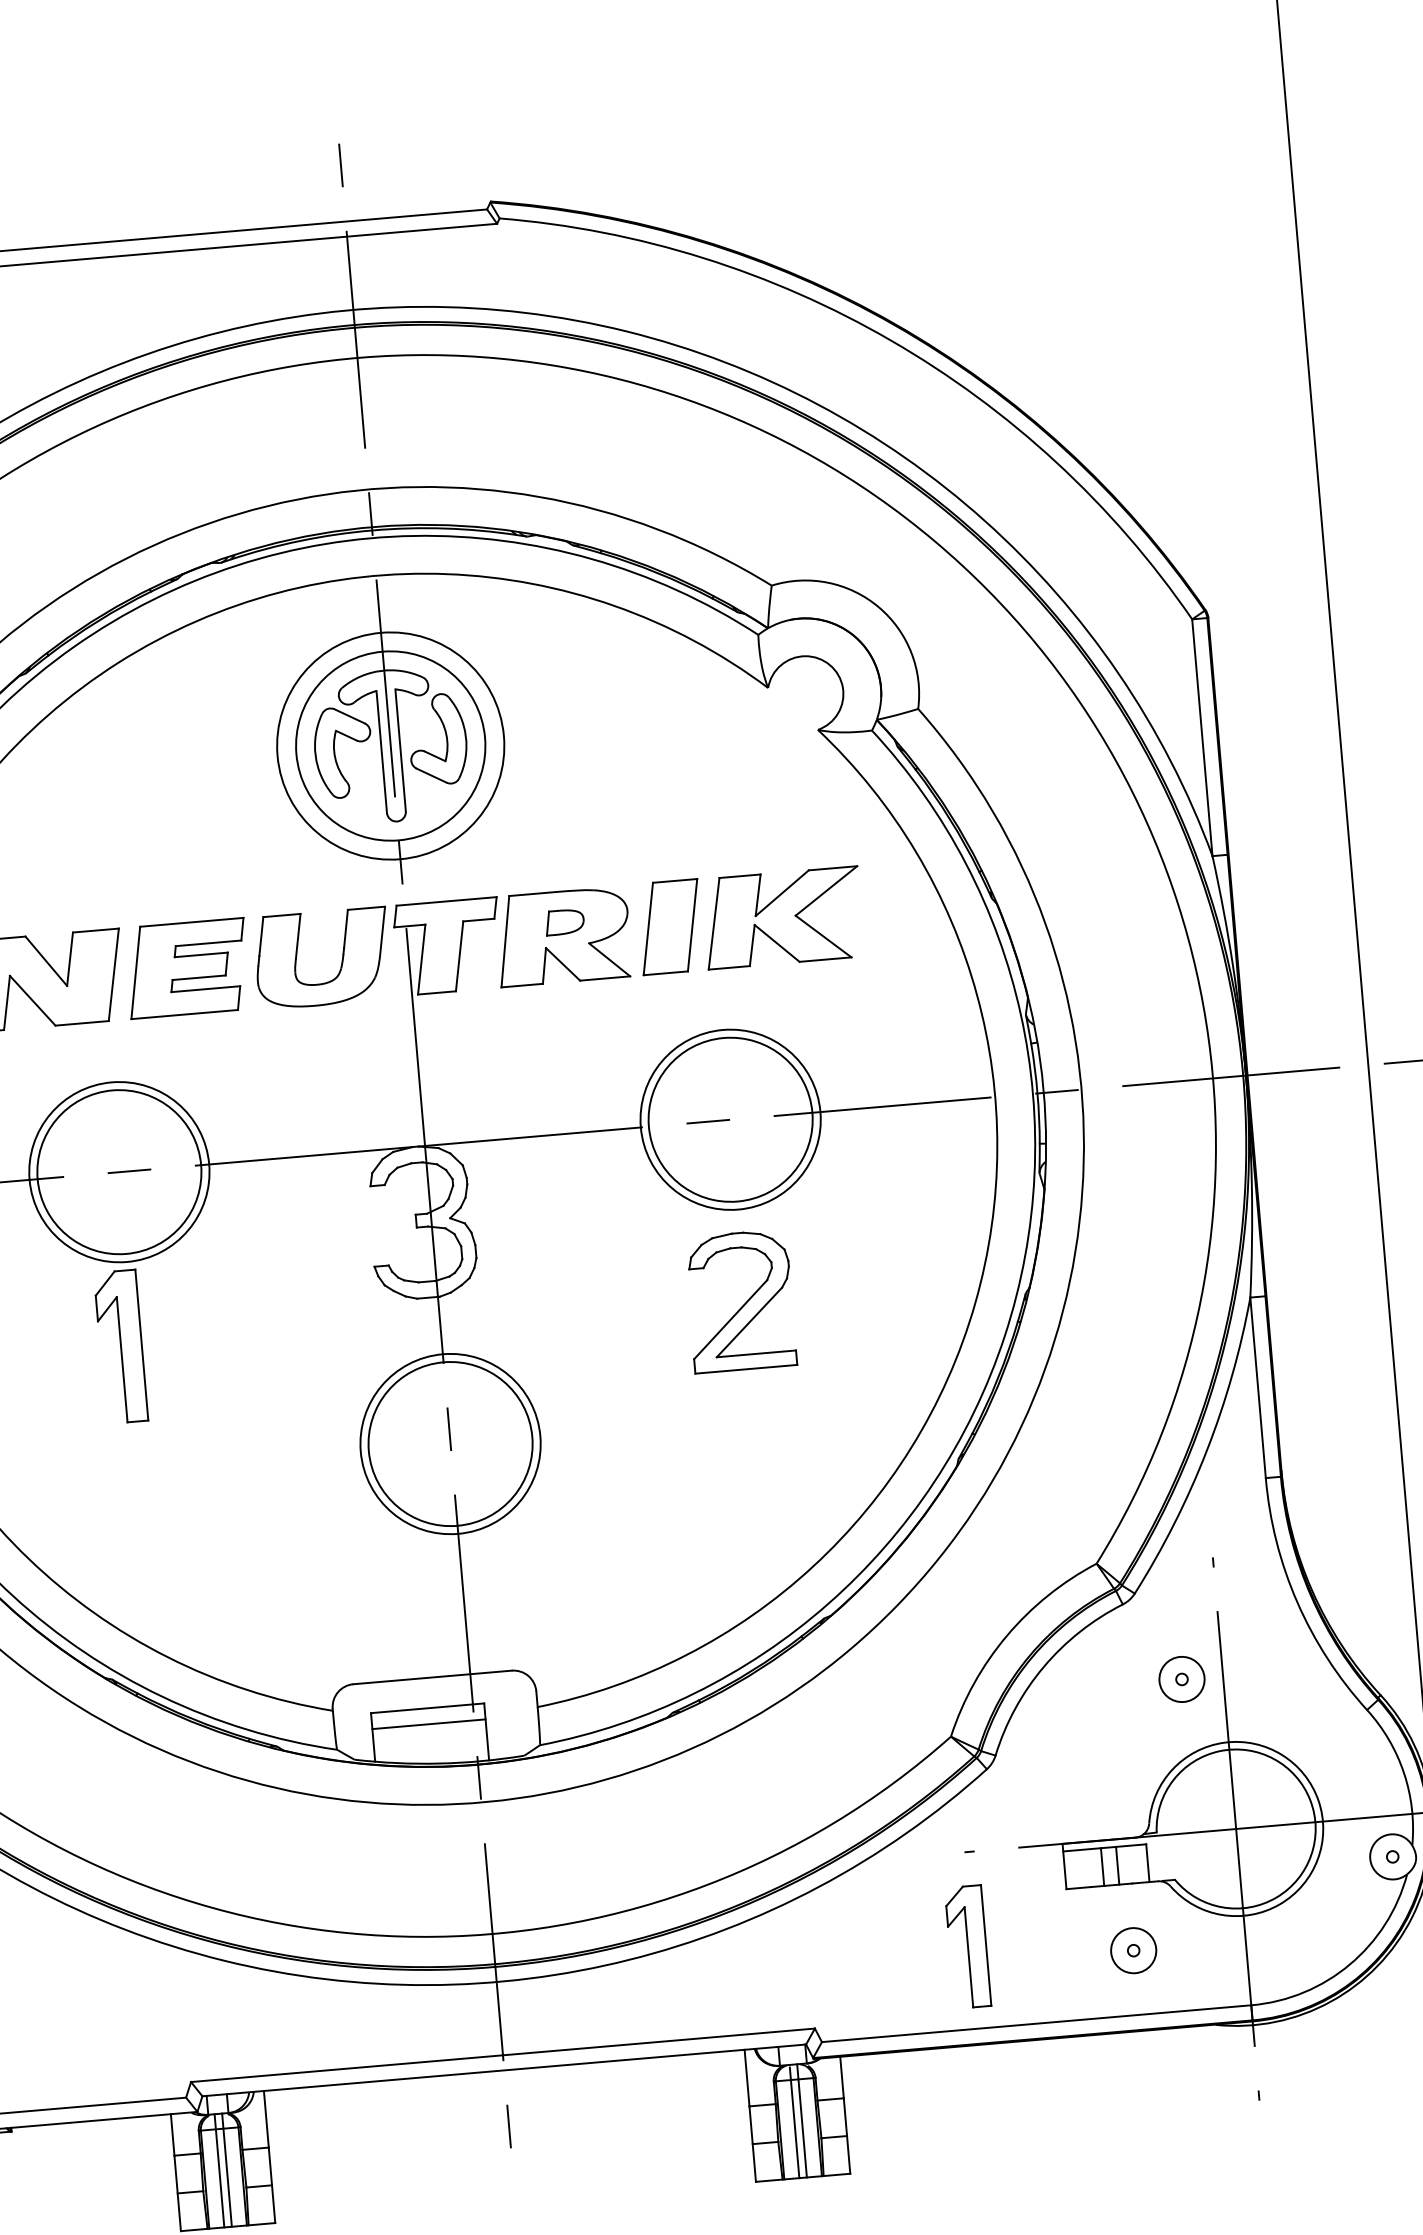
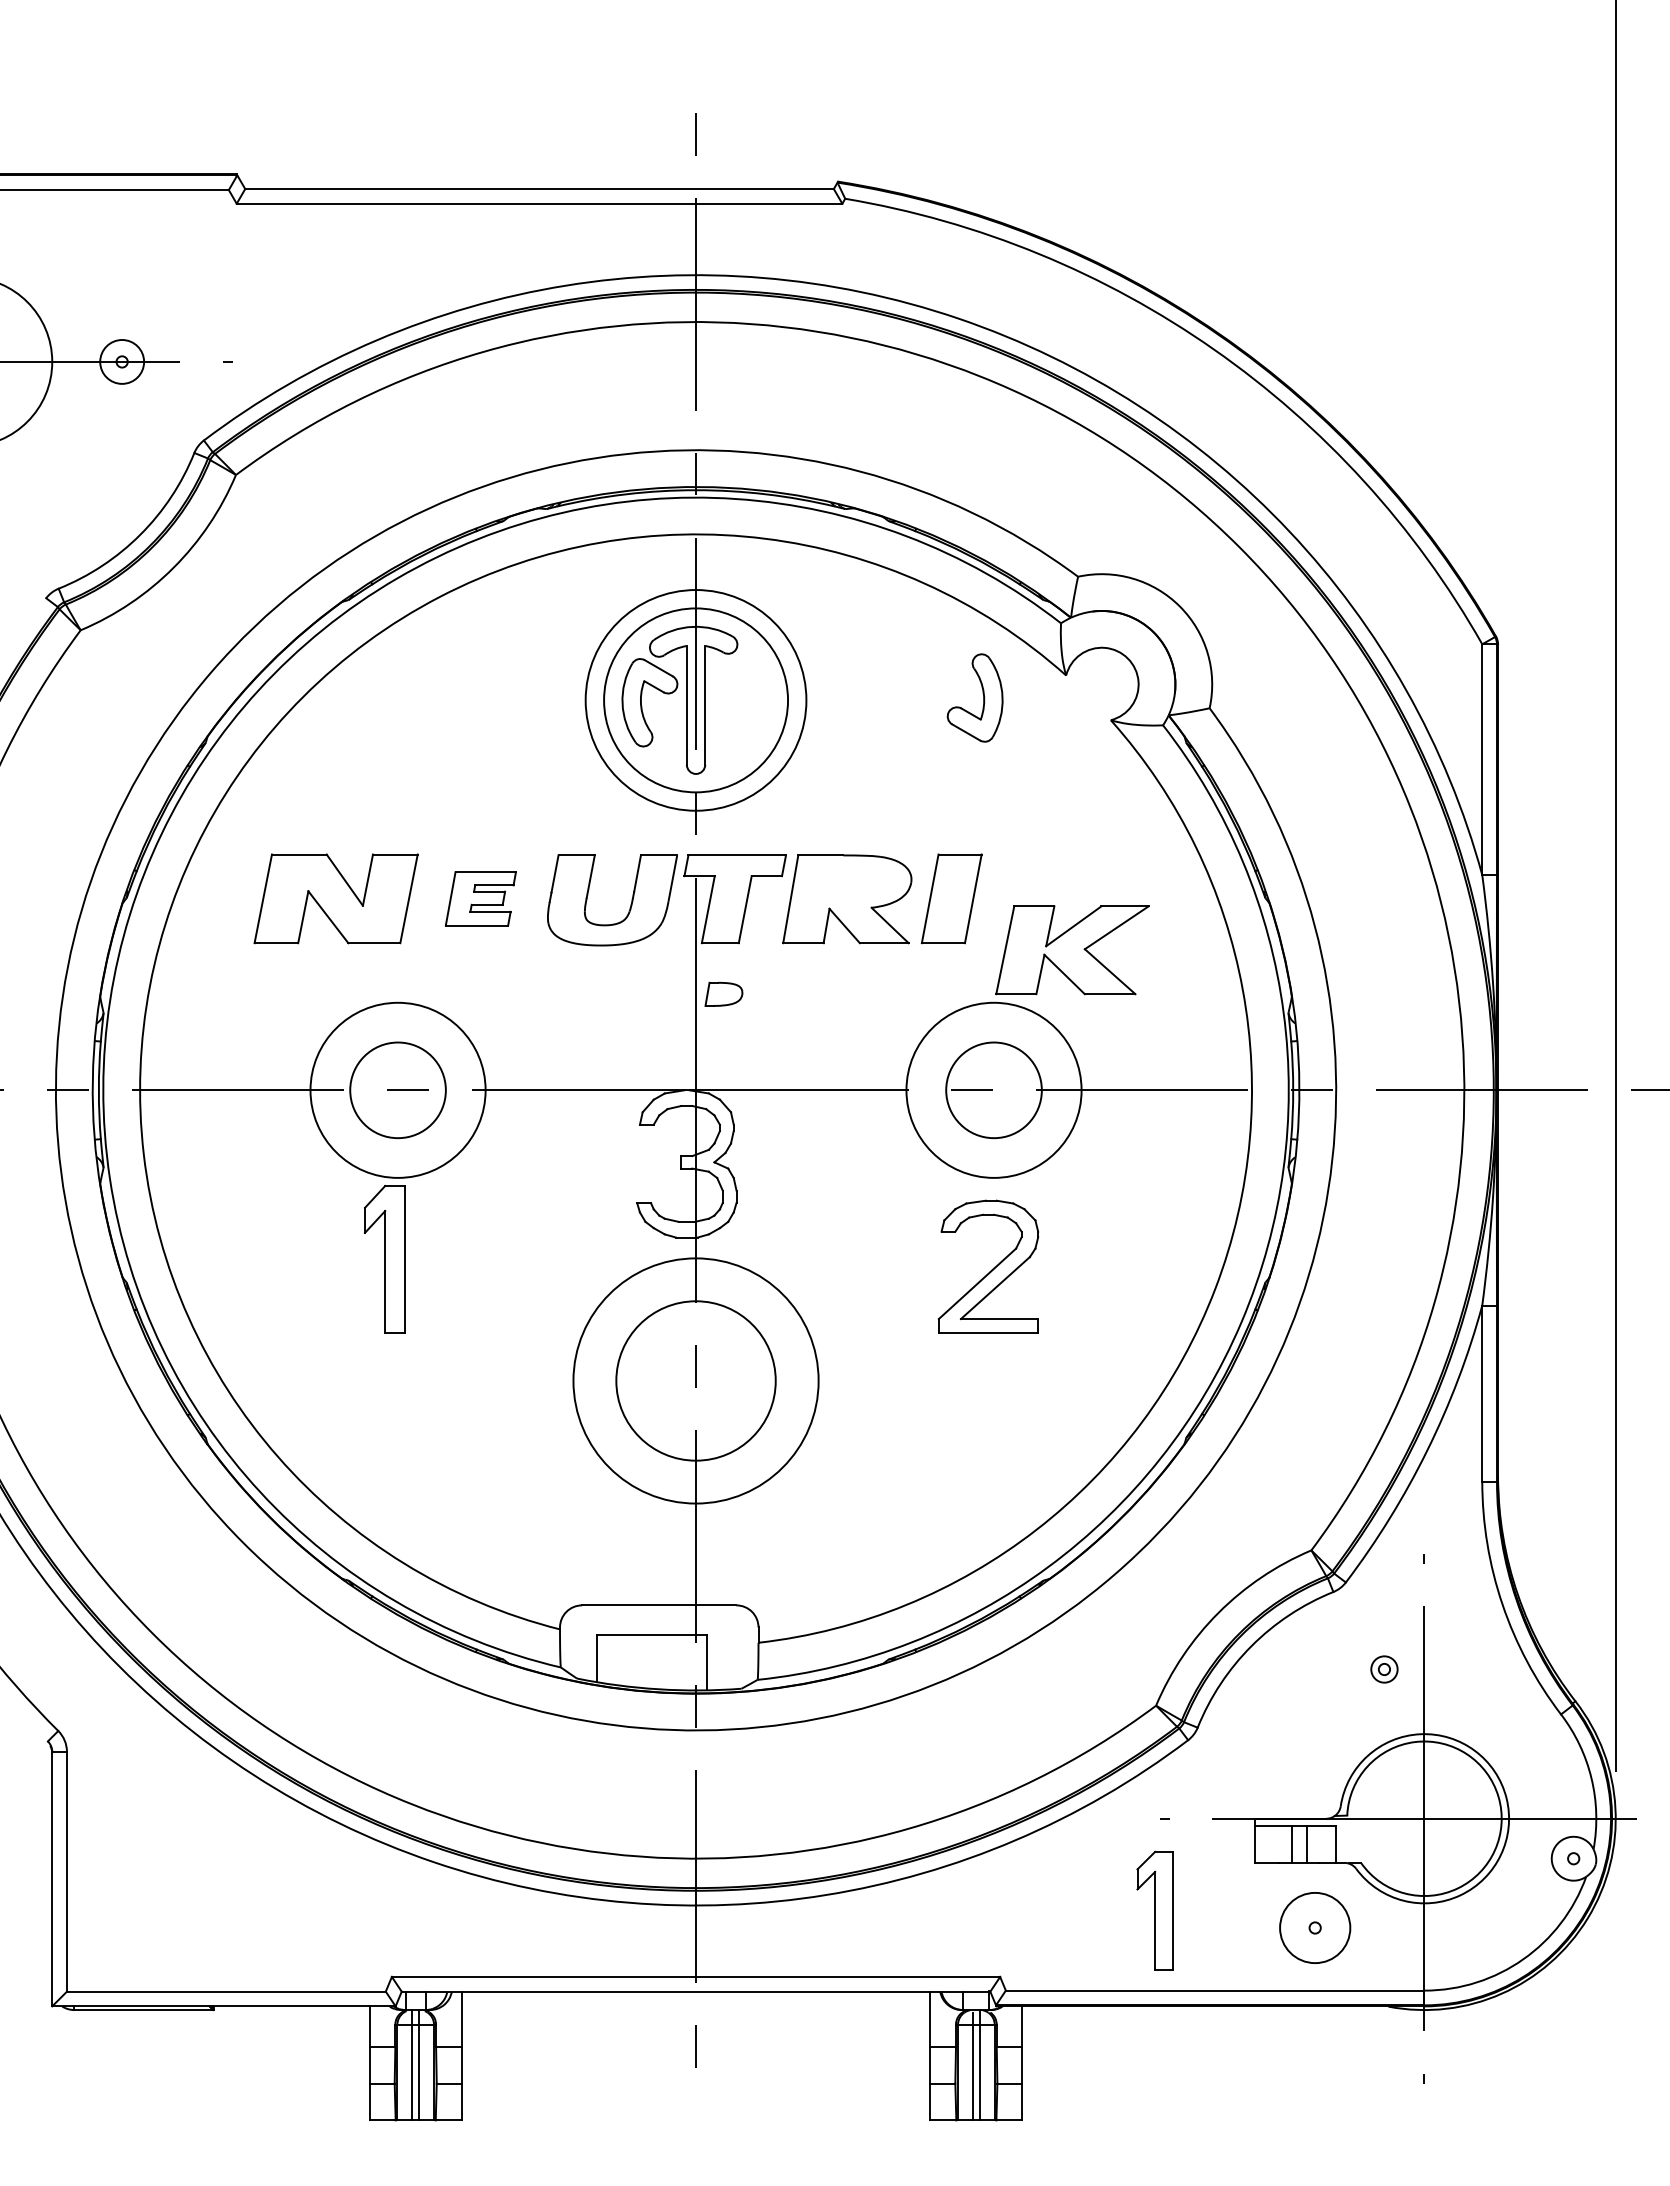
part: (444, 734) -> (982, 693), moved
part: (783, 918) -> (1072, 950), moved
part: (564, 921) -> (723, 993), moved
part: (187, 968) -> (480, 898), size x0.6
circle: (730, 1119) -> (993, 1090), size x0.6
circle: (118, 1172) -> (397, 1090), size x0.6
circle: (449, 1443) -> (695, 1380), size x1.4
circle: (1182, 1679) -> (1384, 1669), size x0.6
line: (428, 1724) -> (651, 1650), removed
circle: (1133, 1950) -> (1315, 1927), size x1.6

